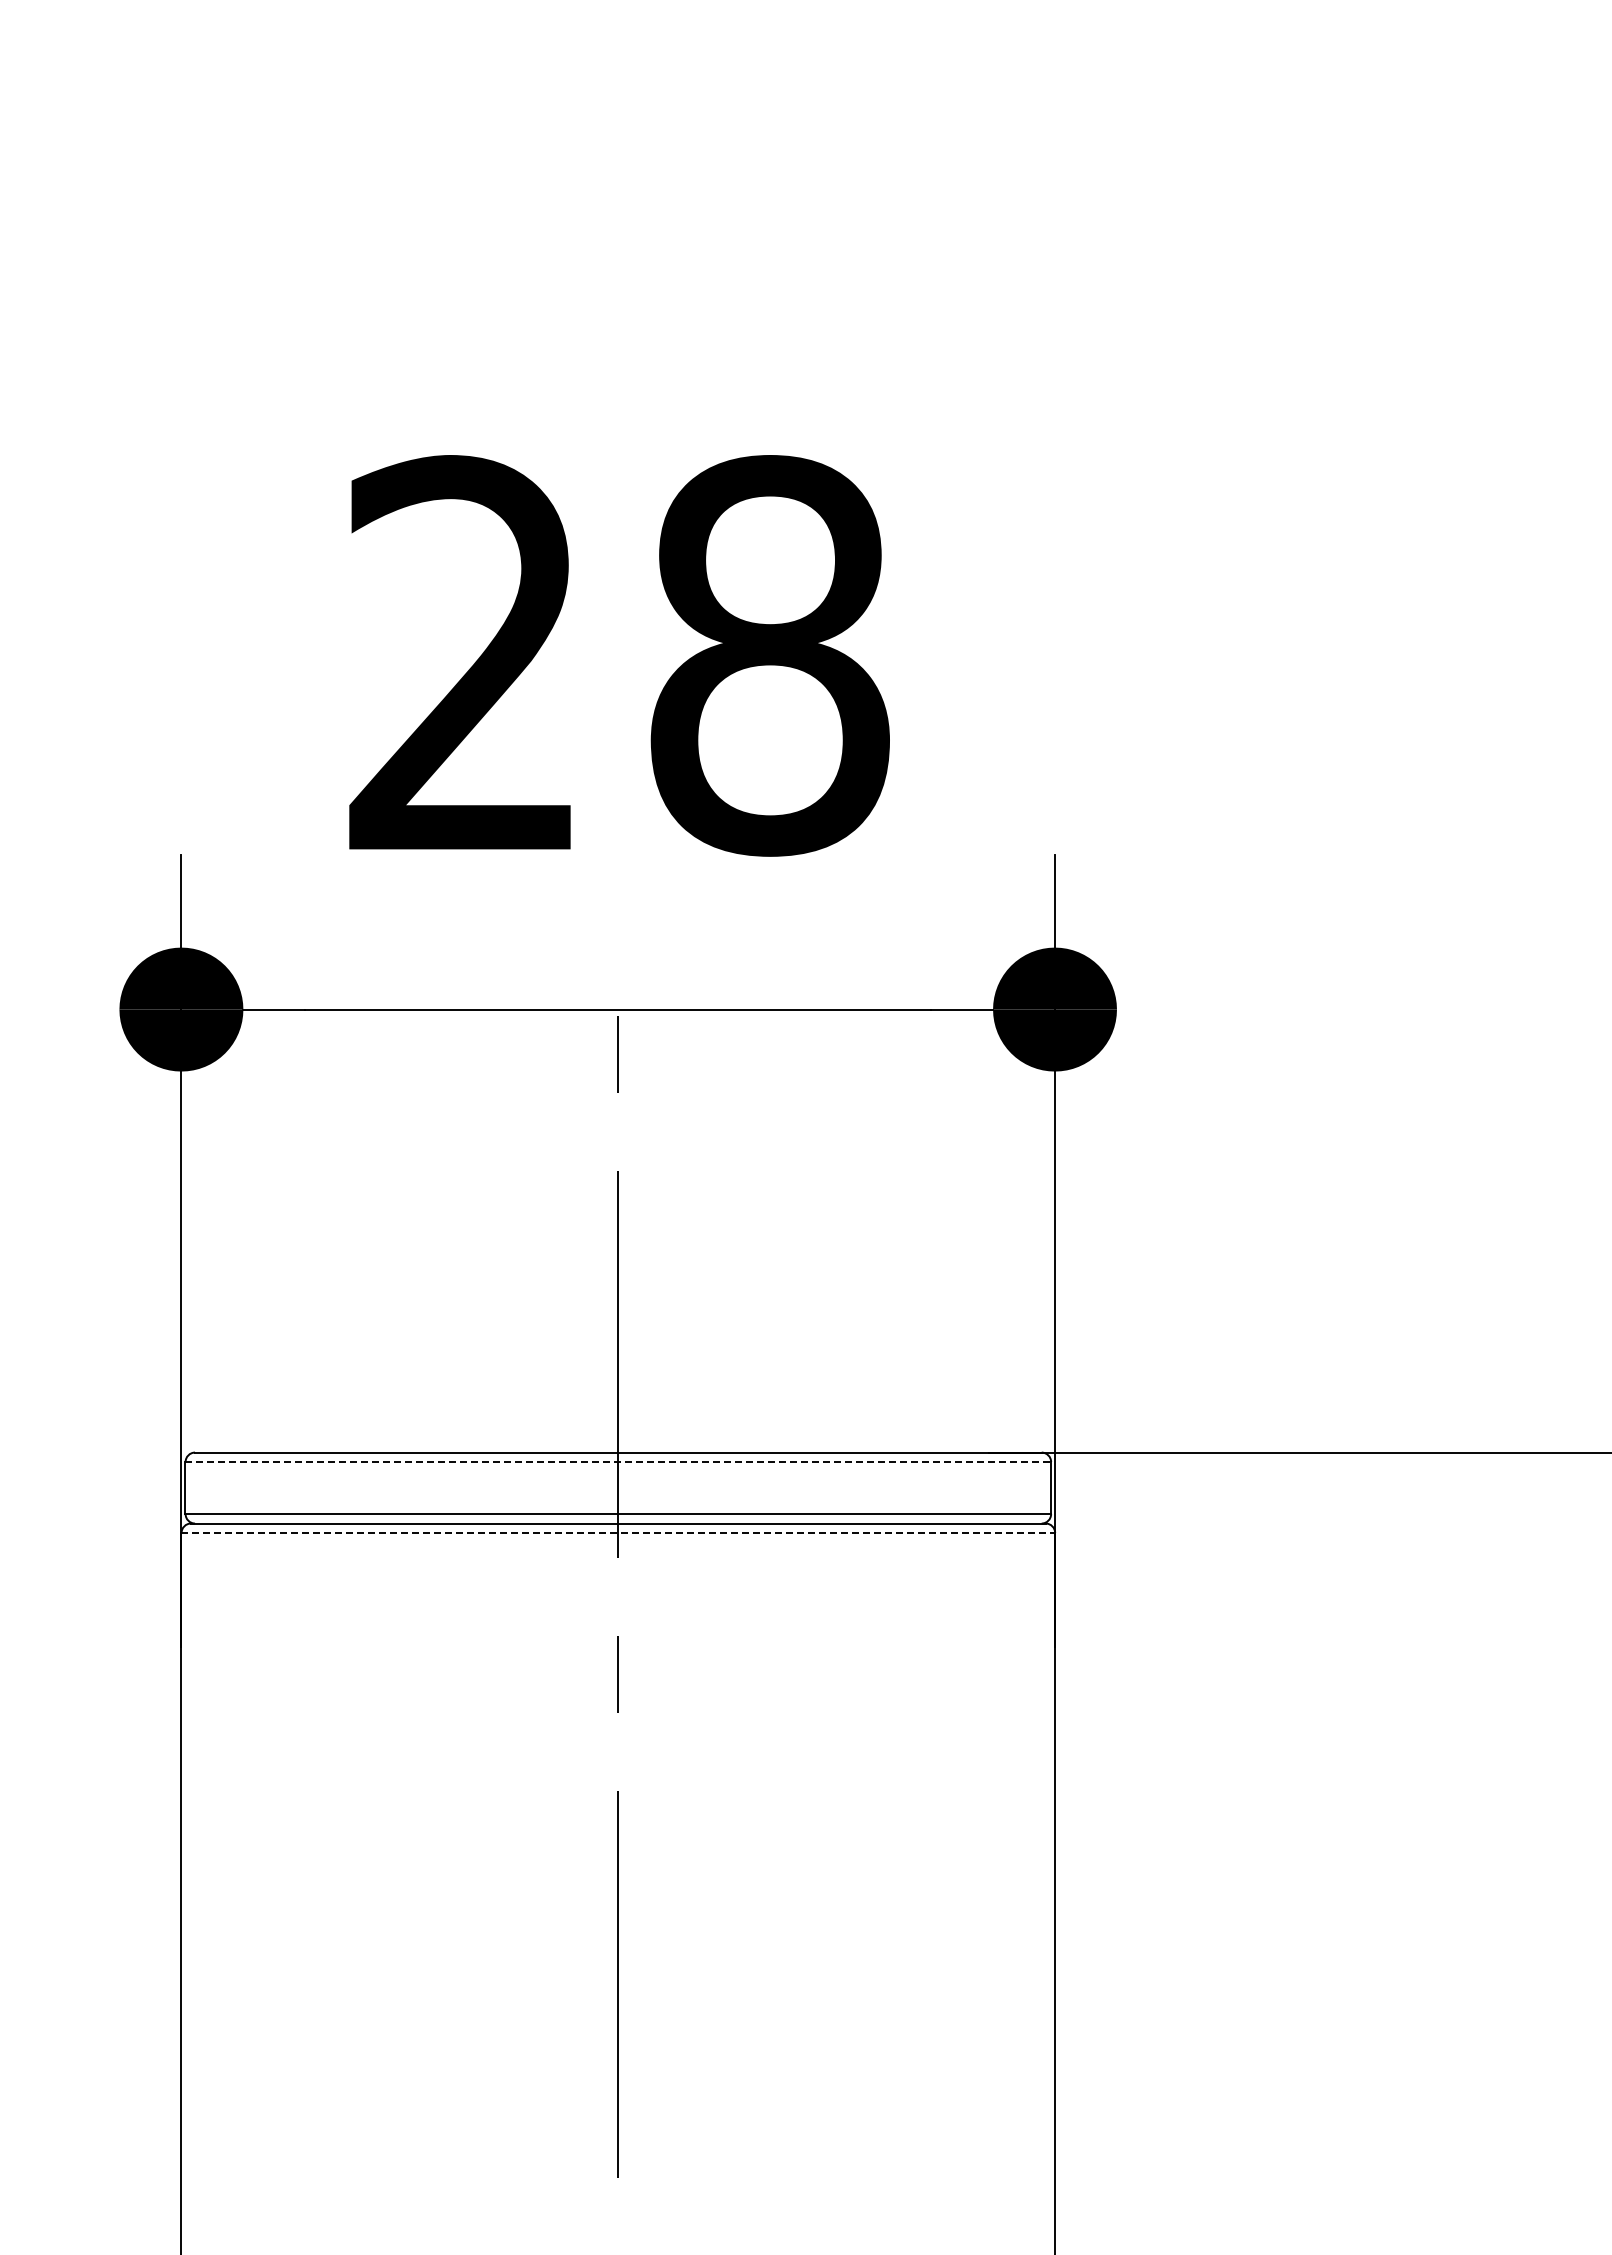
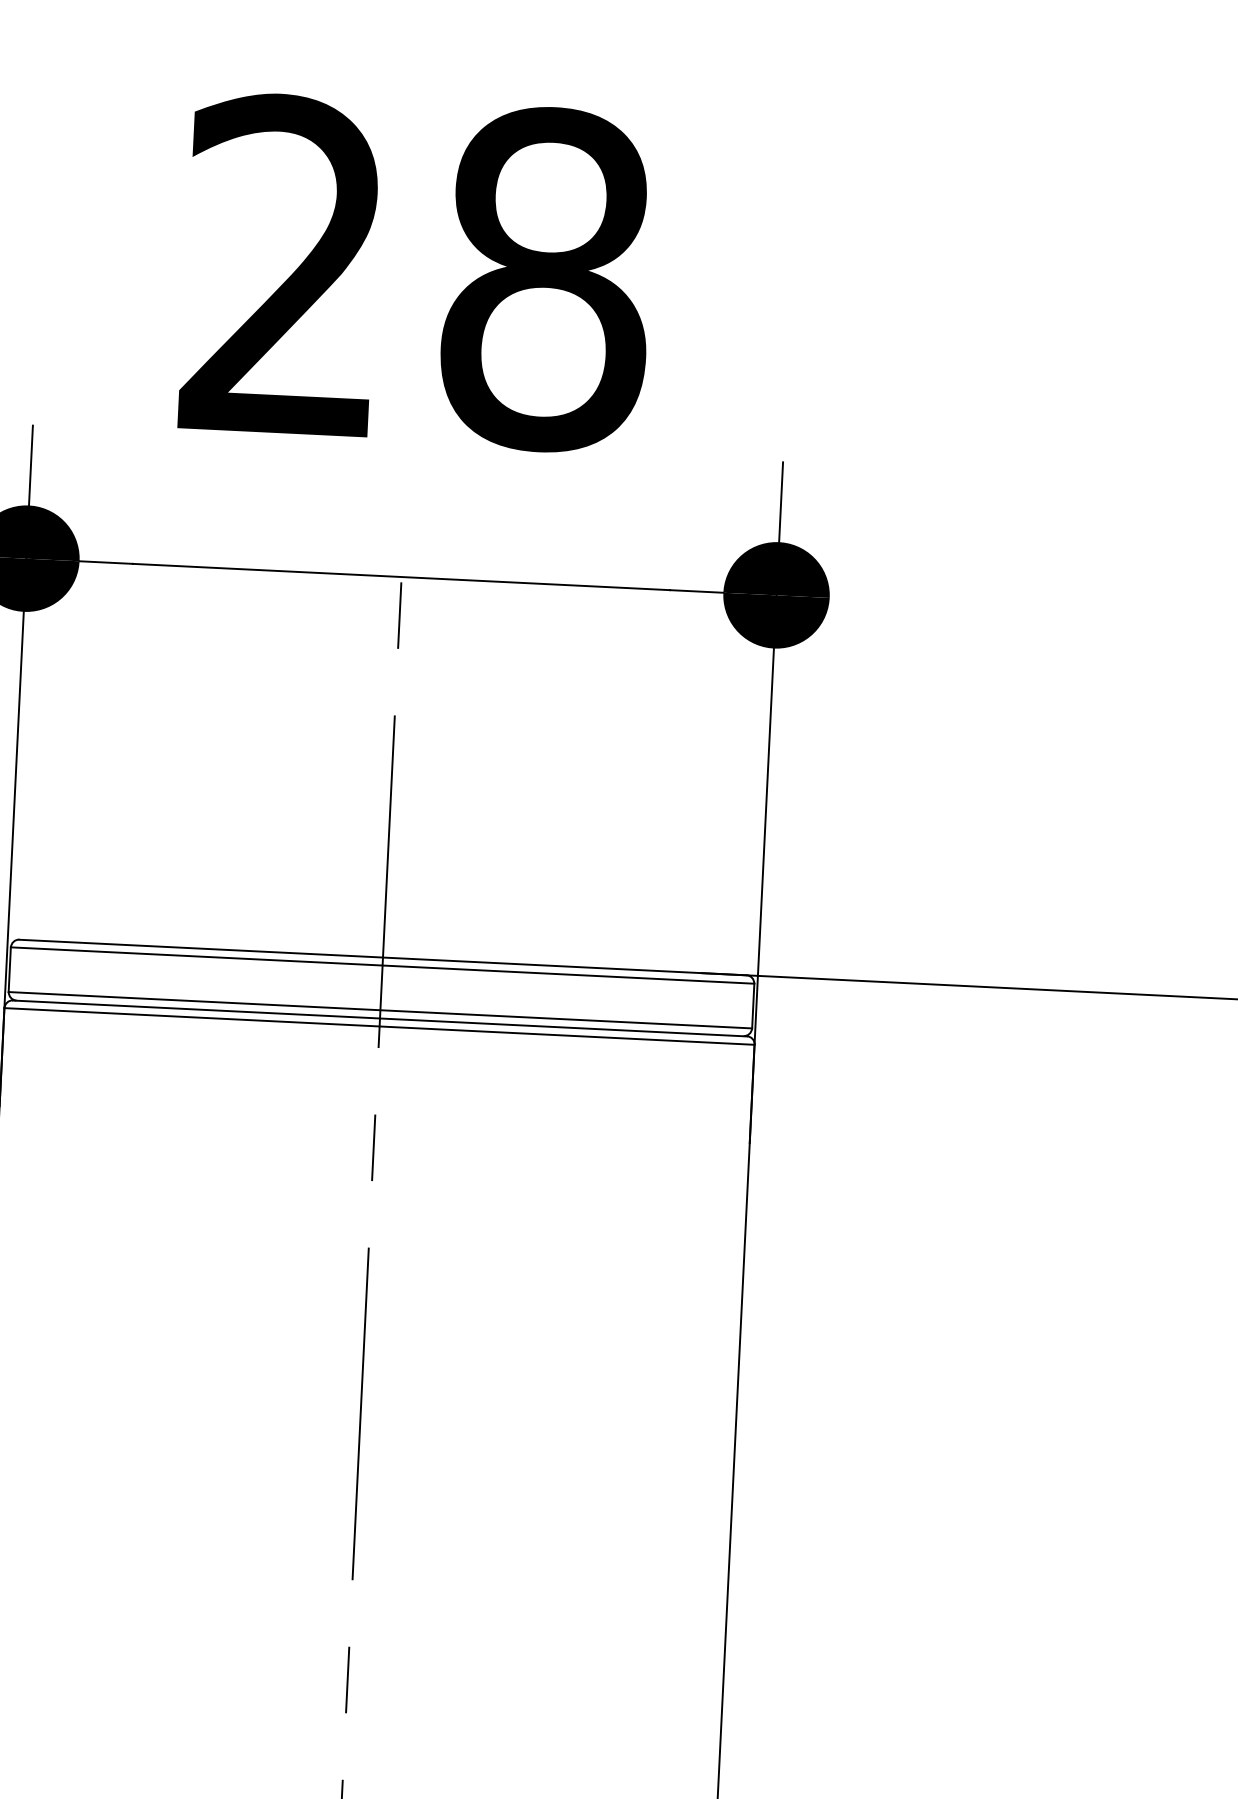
line: (618, 1462) -> (382, 965), dashed -> solid
line: (618, 1533) -> (379, 1026), dashed -> solid

